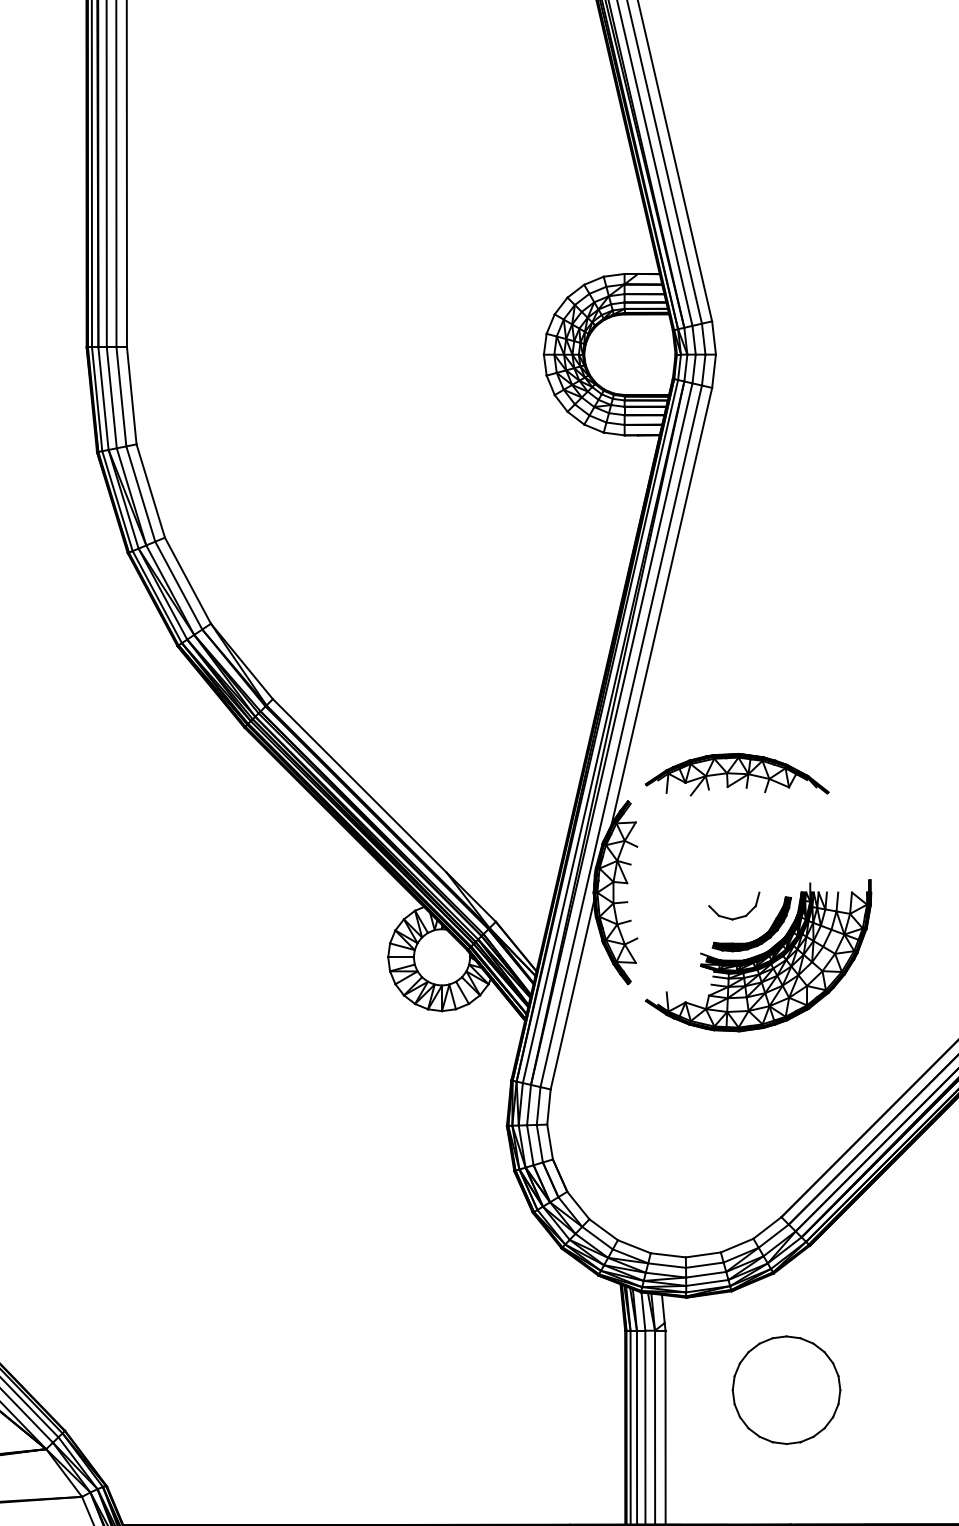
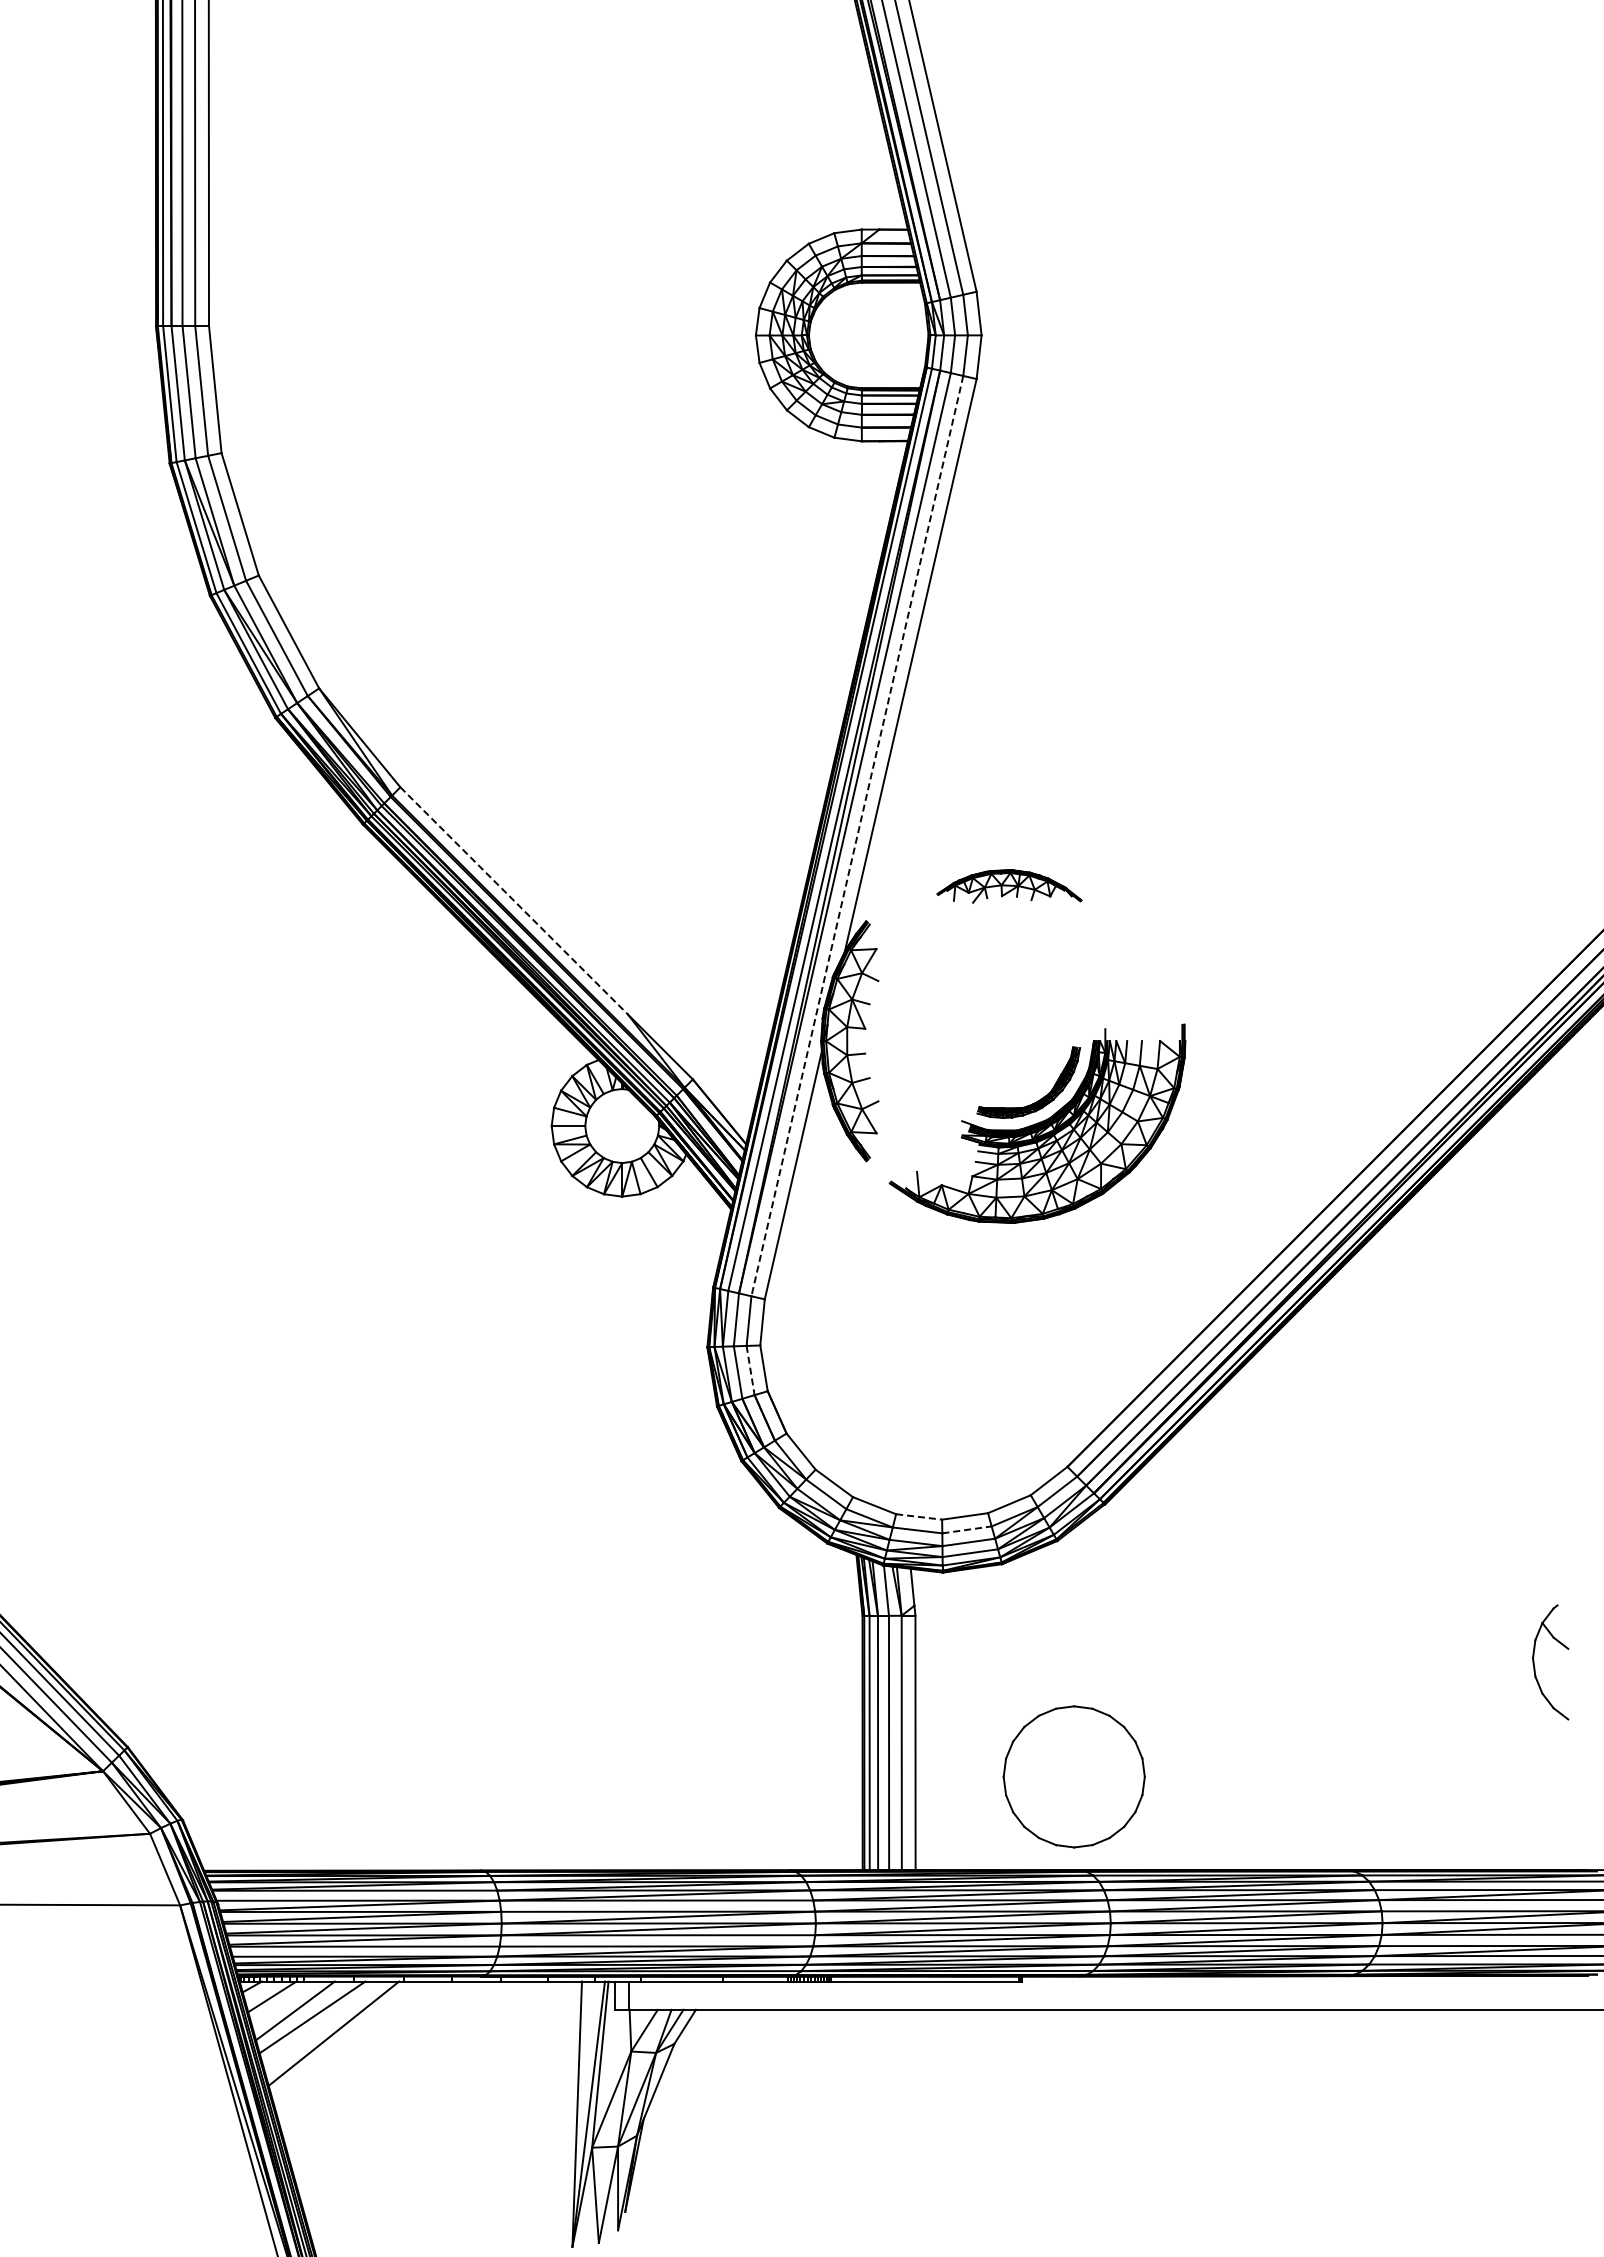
line: (621, 736) -> (857, 836), solid -> dashed
part: (737, 774) -> (1009, 886), size x0.6
line: (359, 786) -> (514, 901), solid -> dashed
part: (737, 917) -> (1009, 1073), removed
line: (539, 1143) -> (750, 1370), solid -> dashed
line: (668, 1255) -> (919, 1517), solid -> dashed
line: (705, 1264) -> (967, 1529), solid -> dashed
part: (785, 1389) -> (1073, 1776), moved

